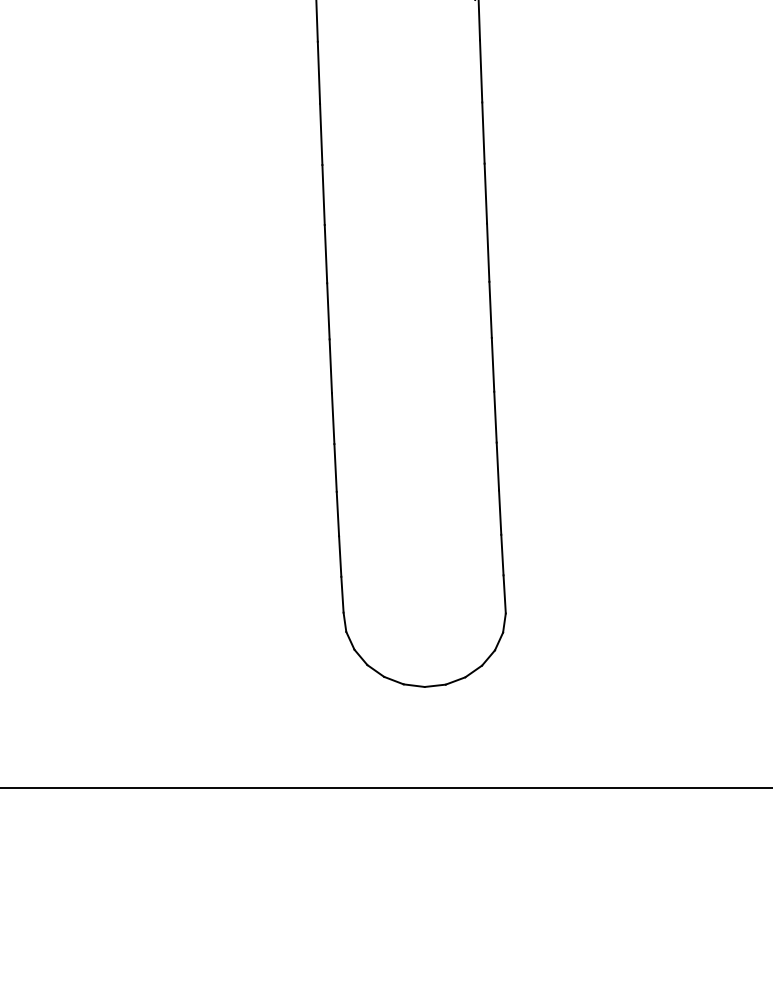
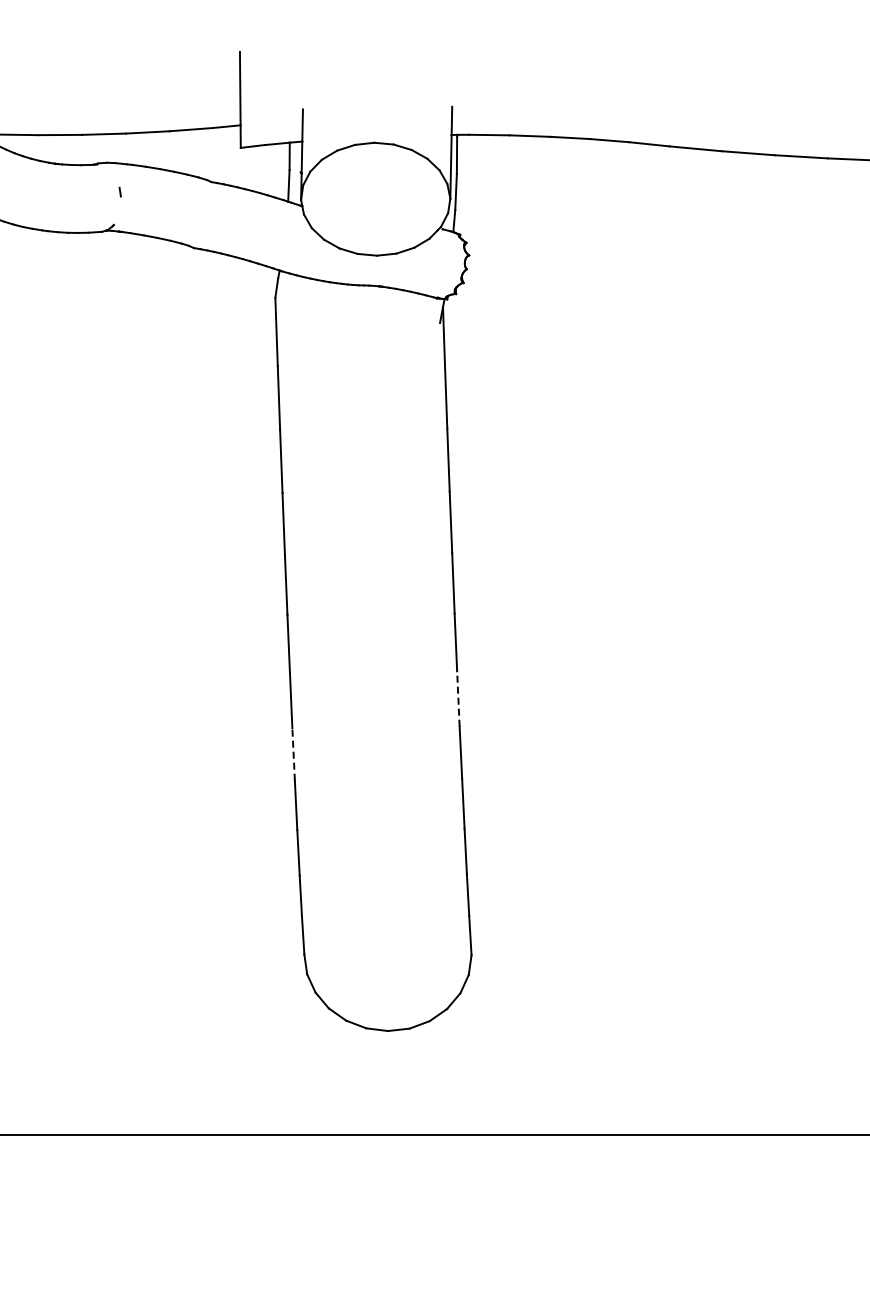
line: (493, 364) -> (458, 698), solid -> dashed
line: (333, 417) -> (293, 753), solid -> dashed

